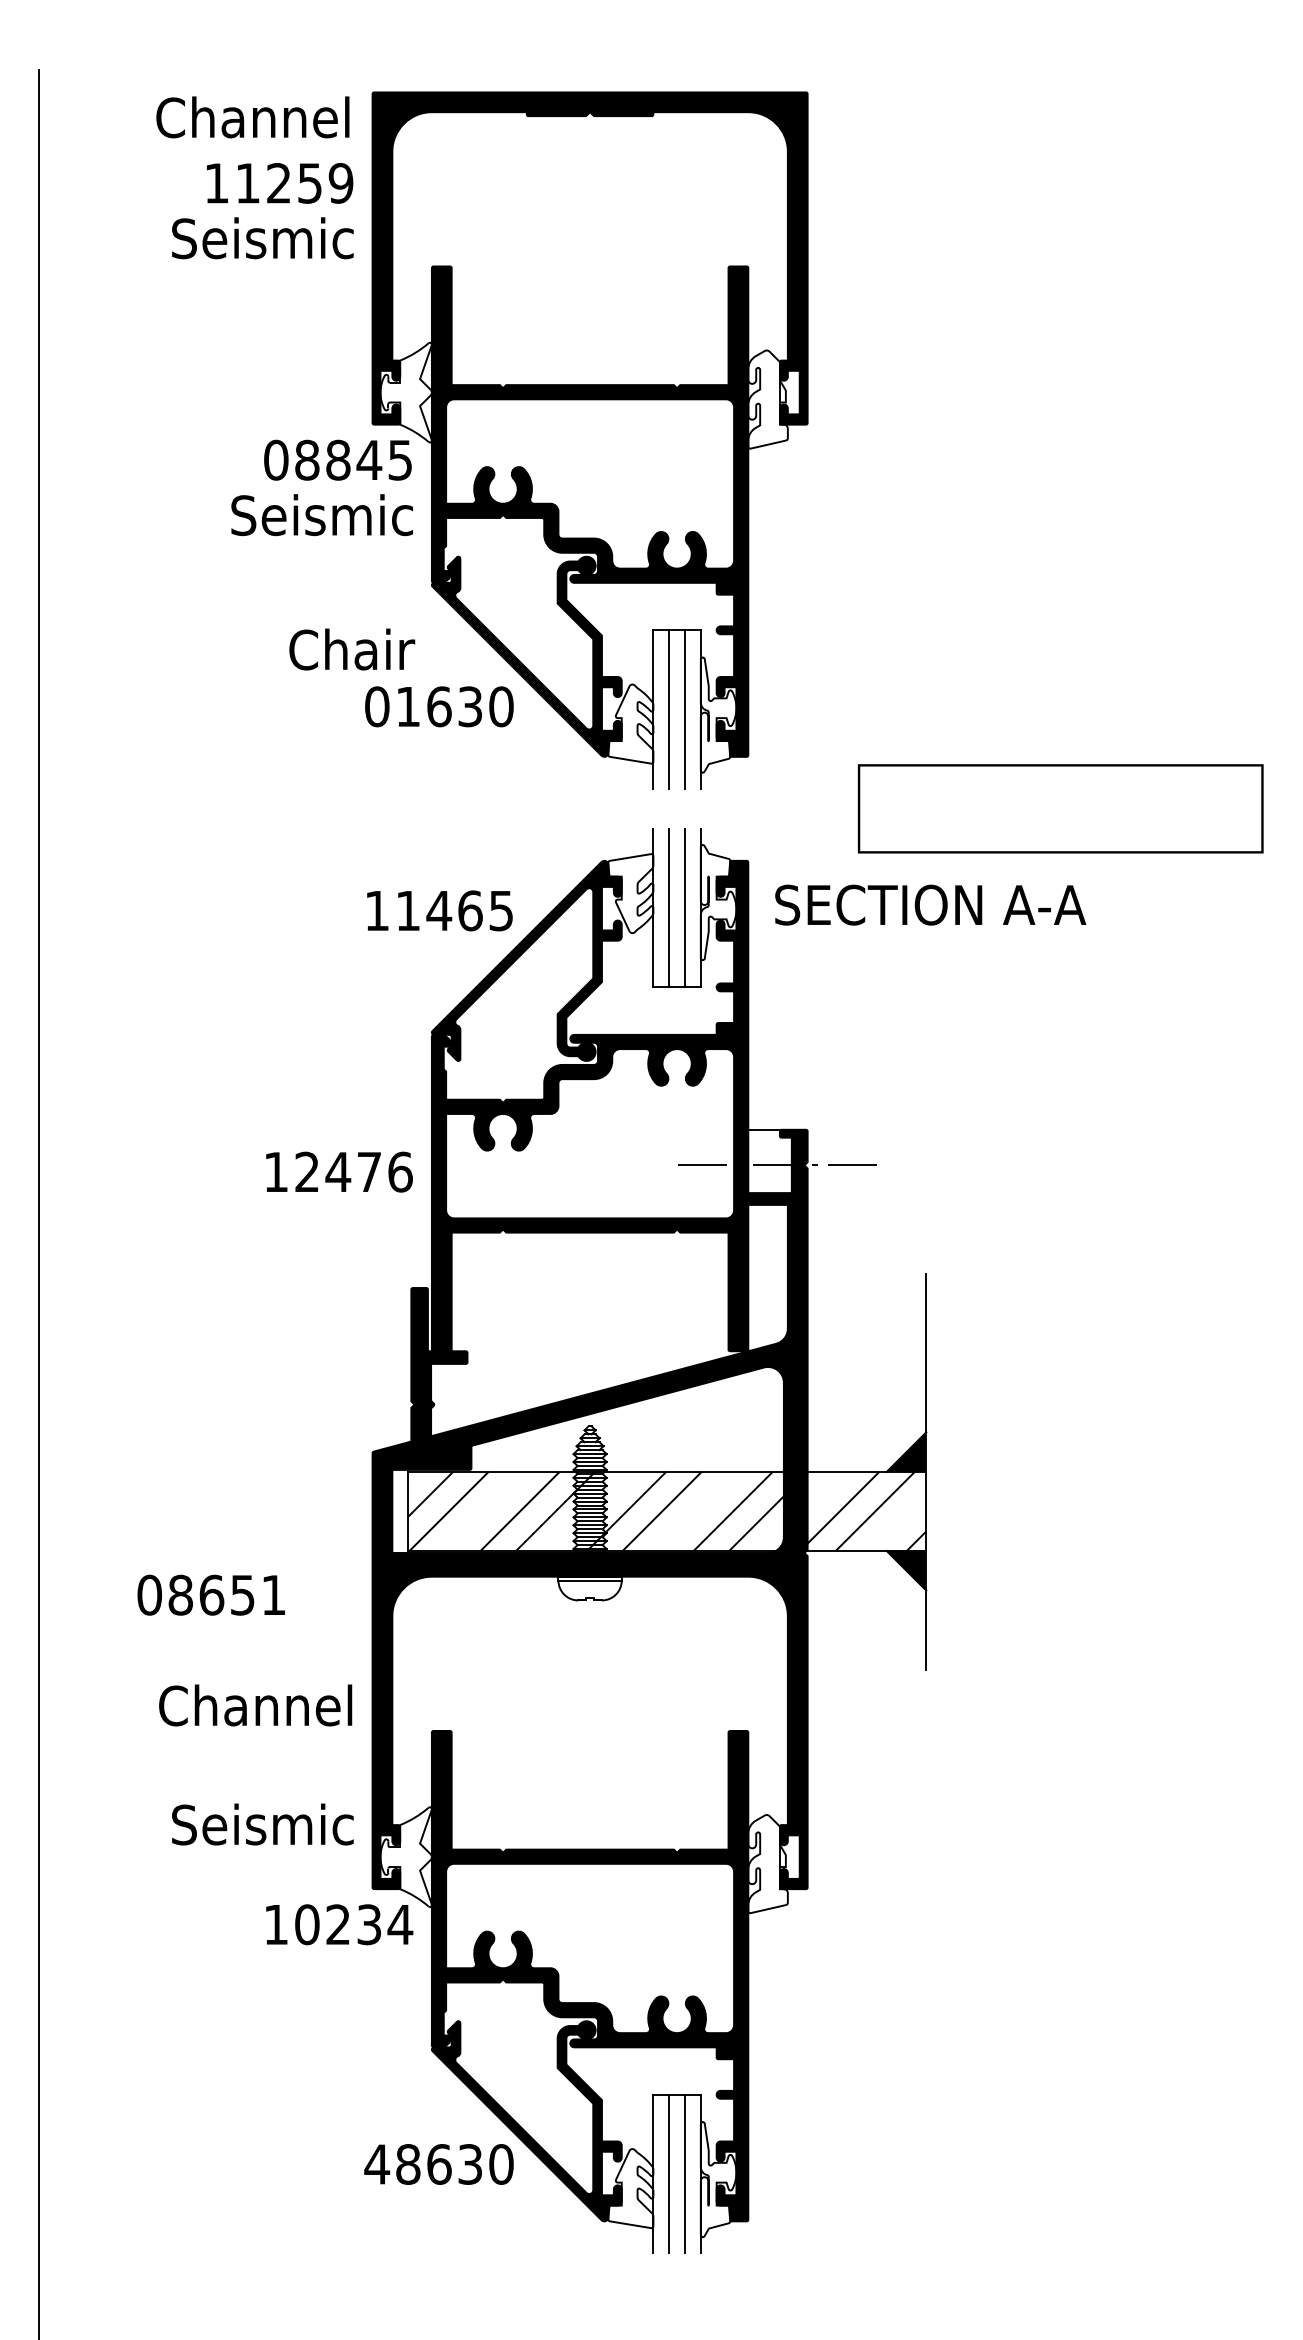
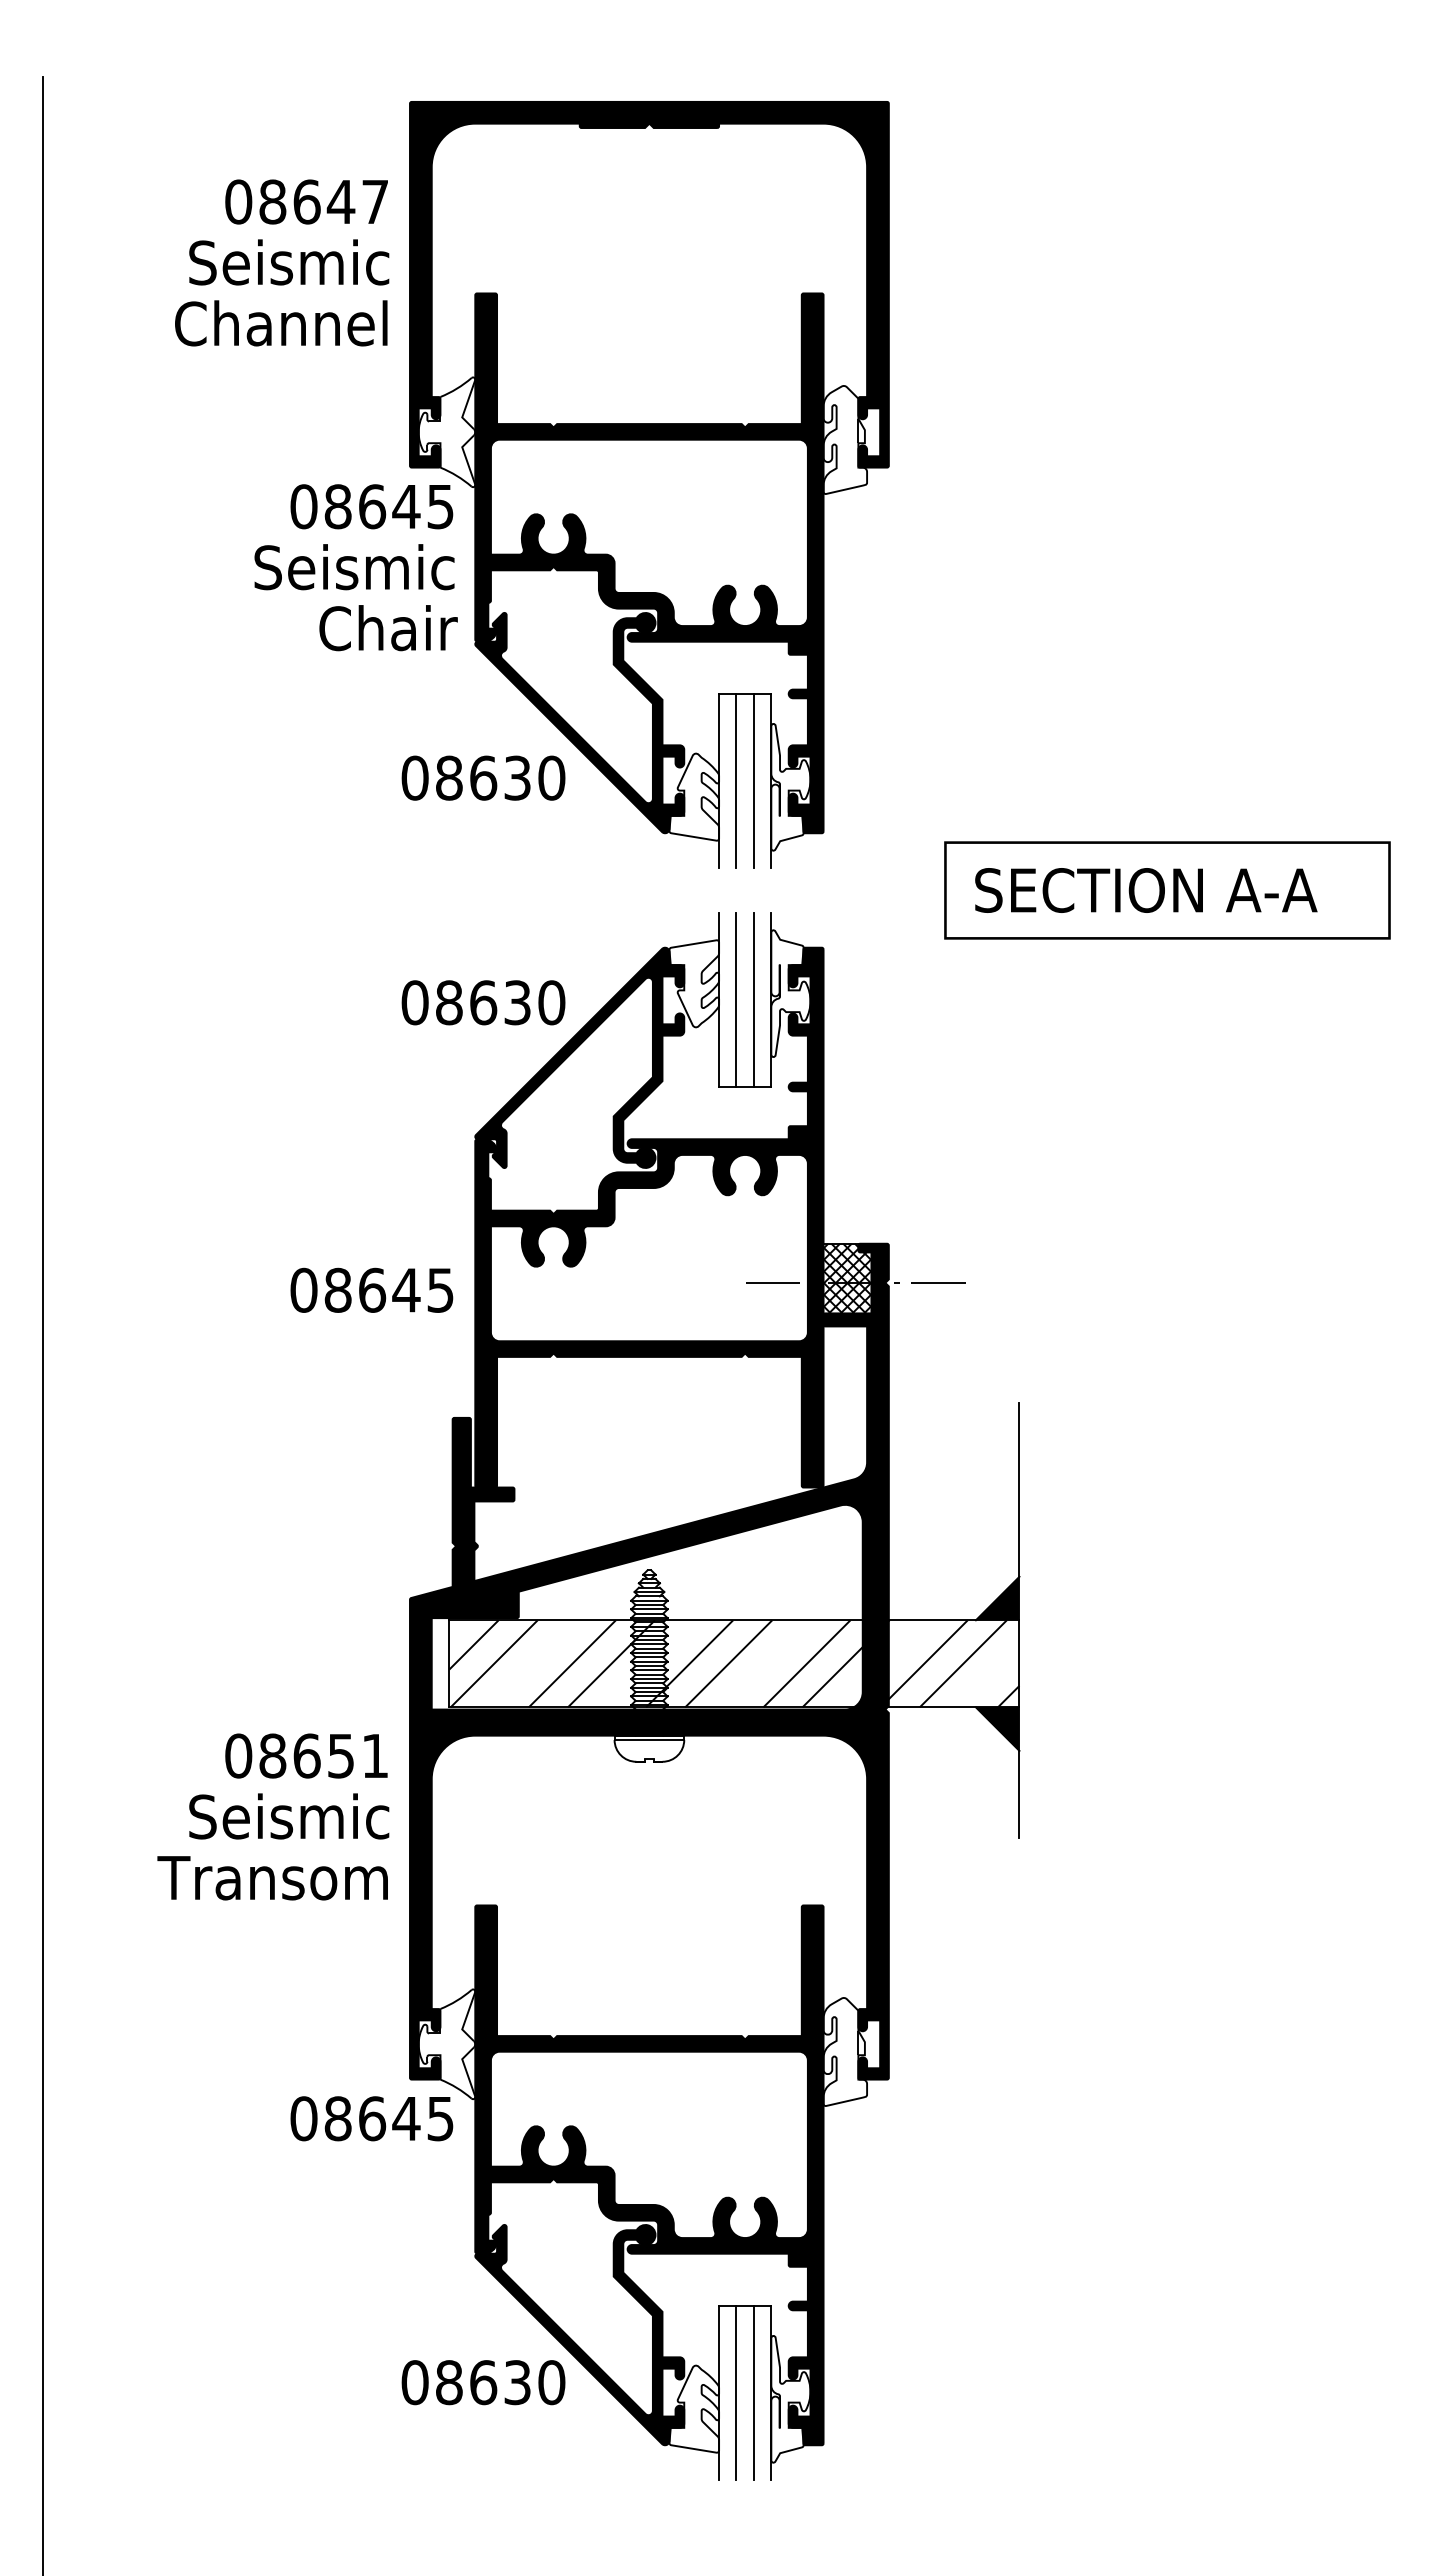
text: (253, 117) -> (281, 323), moved
text: (278, 182) -> (306, 201), 11259 -> 08647
text: (338, 460) -> (372, 506), 08845 -> 08645
text: (352, 649) -> (388, 628), moved
text: (408, 706) -> (449, 777), 01630 -> 08630
text: (930, 905) -> (1146, 890), moved
text: (439, 910) -> (483, 1002), 11465 -> 08630
hatch: (770, 1161) -> (847, 1278), added
text: (338, 1171) -> (372, 1289), 12476 -> 08645
text: (211, 1594) -> (306, 1755), moved
text: (247, 1705) -> (272, 1877), Channel -> Transom
text: (263, 1824) -> (289, 1816), moved
text: (338, 1924) -> (372, 2118), 10234 -> 08645
text: (376, 2164) -> (414, 2382), 48630 -> 08630

